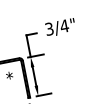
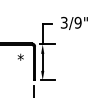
text: (63, 25) -> (77, 22), 3/4" -> 3/9"

